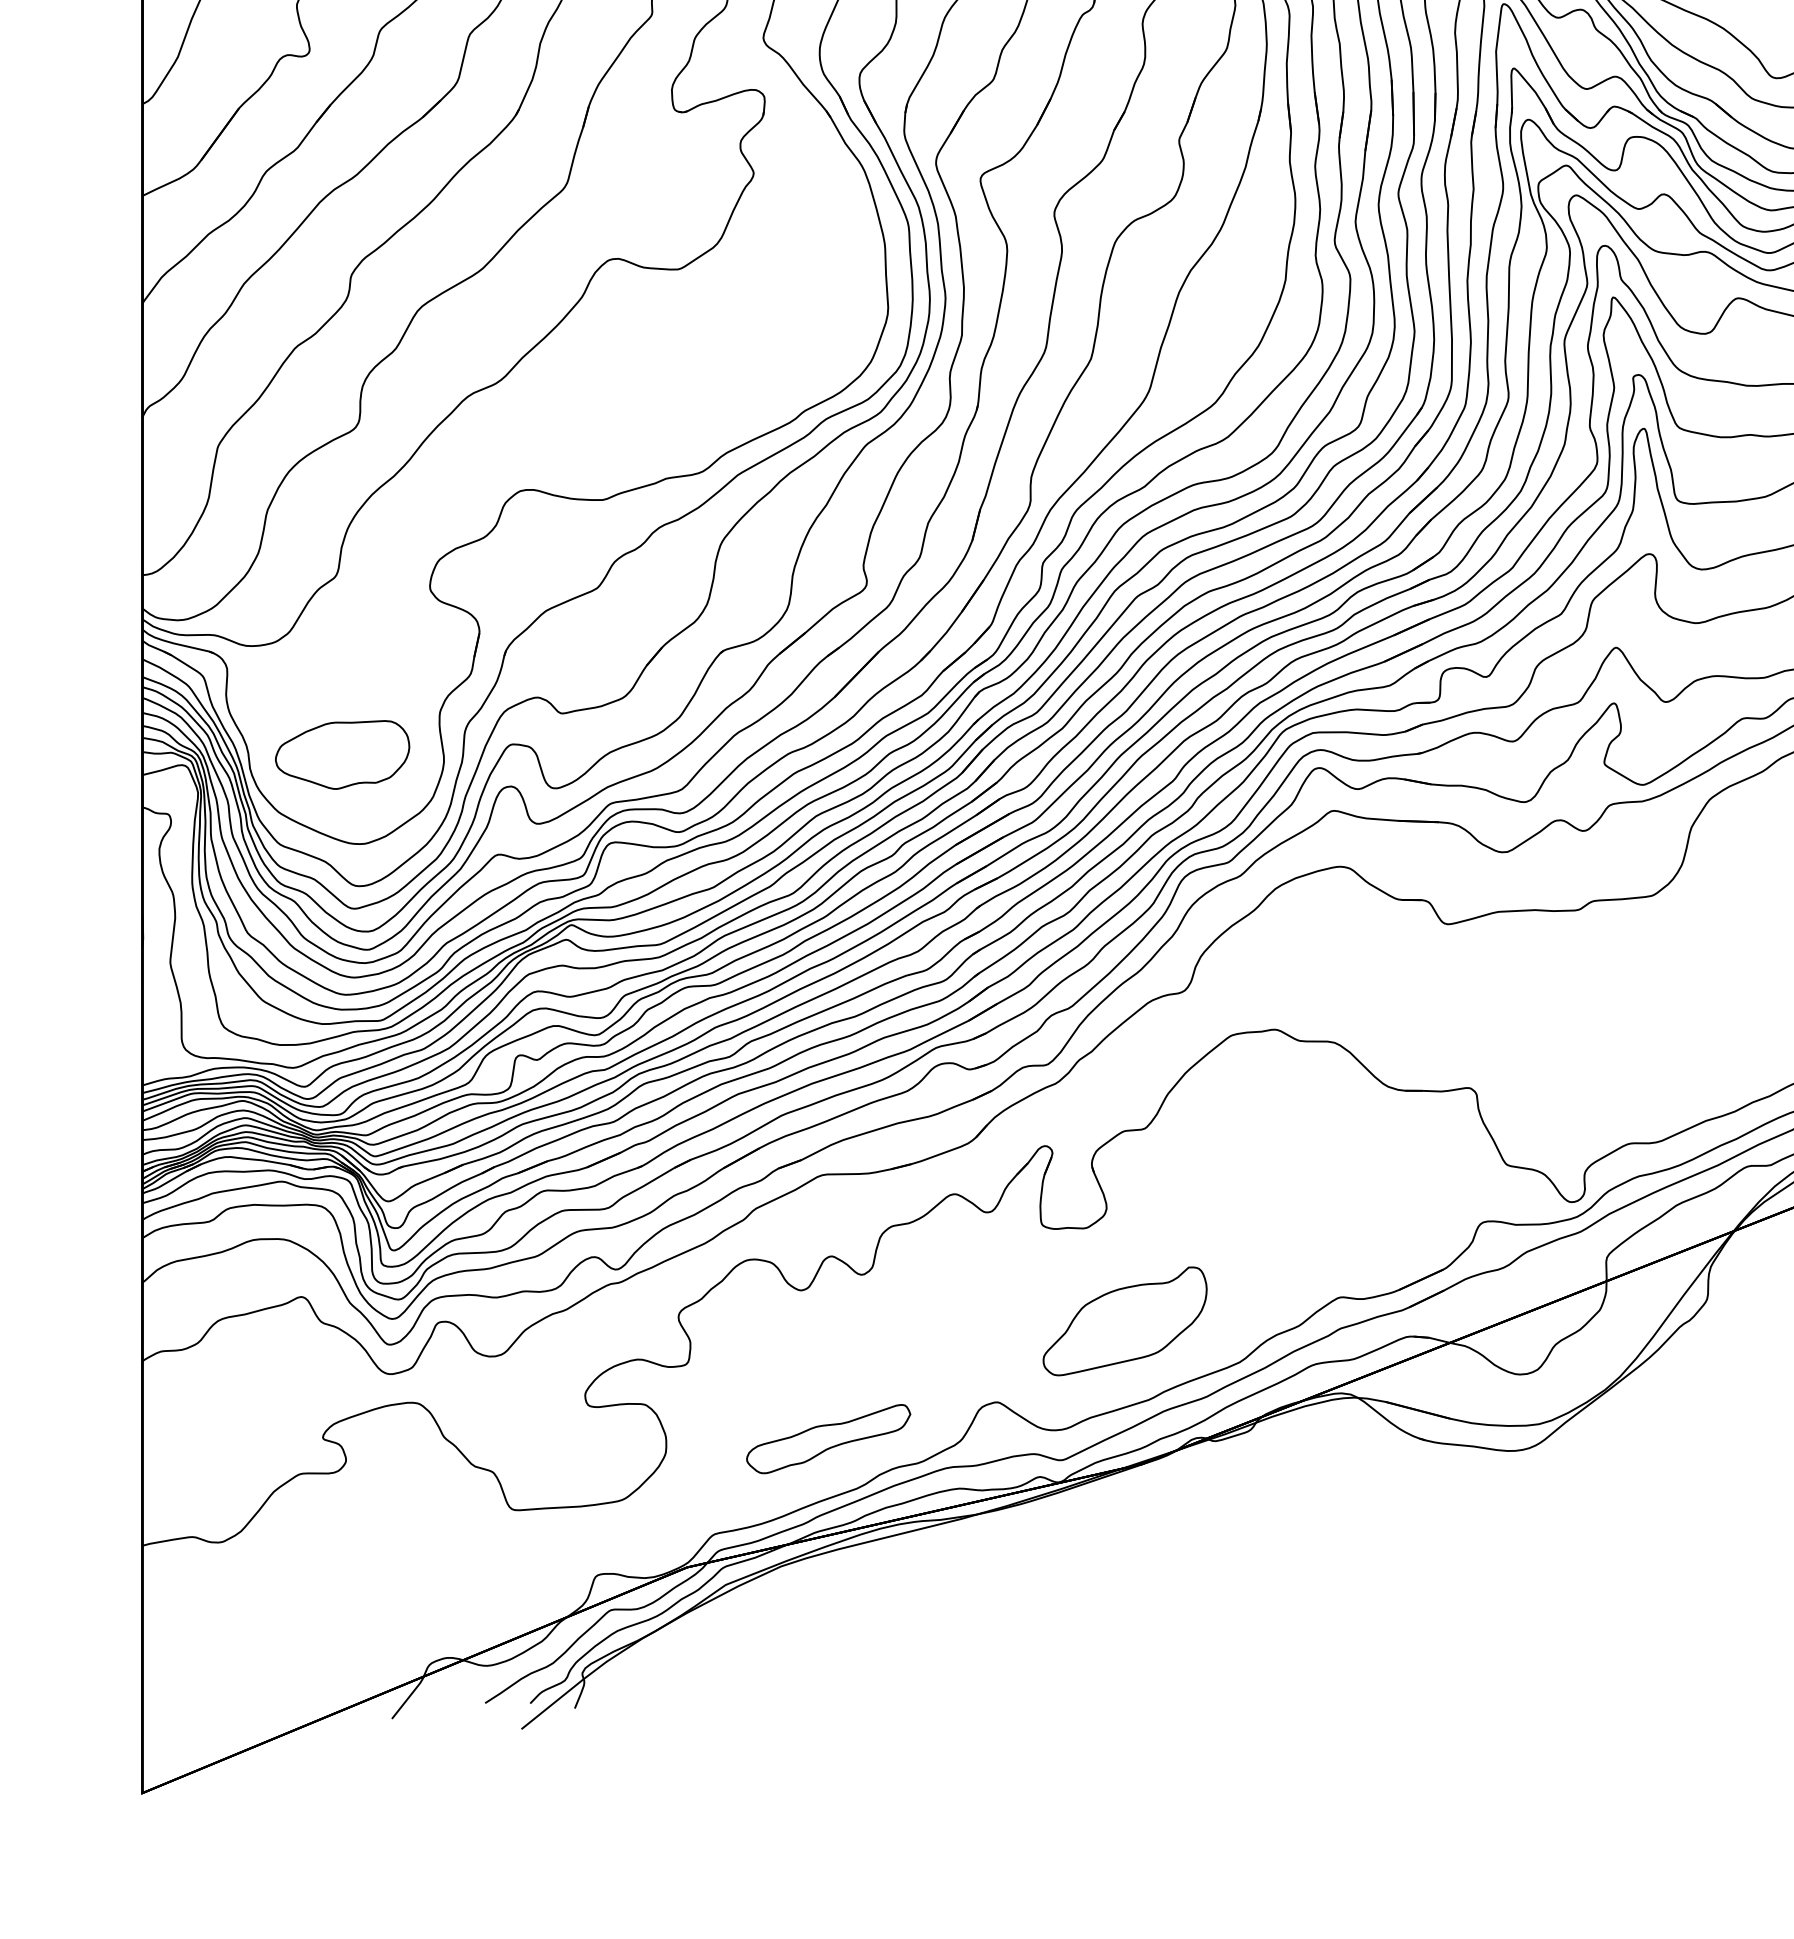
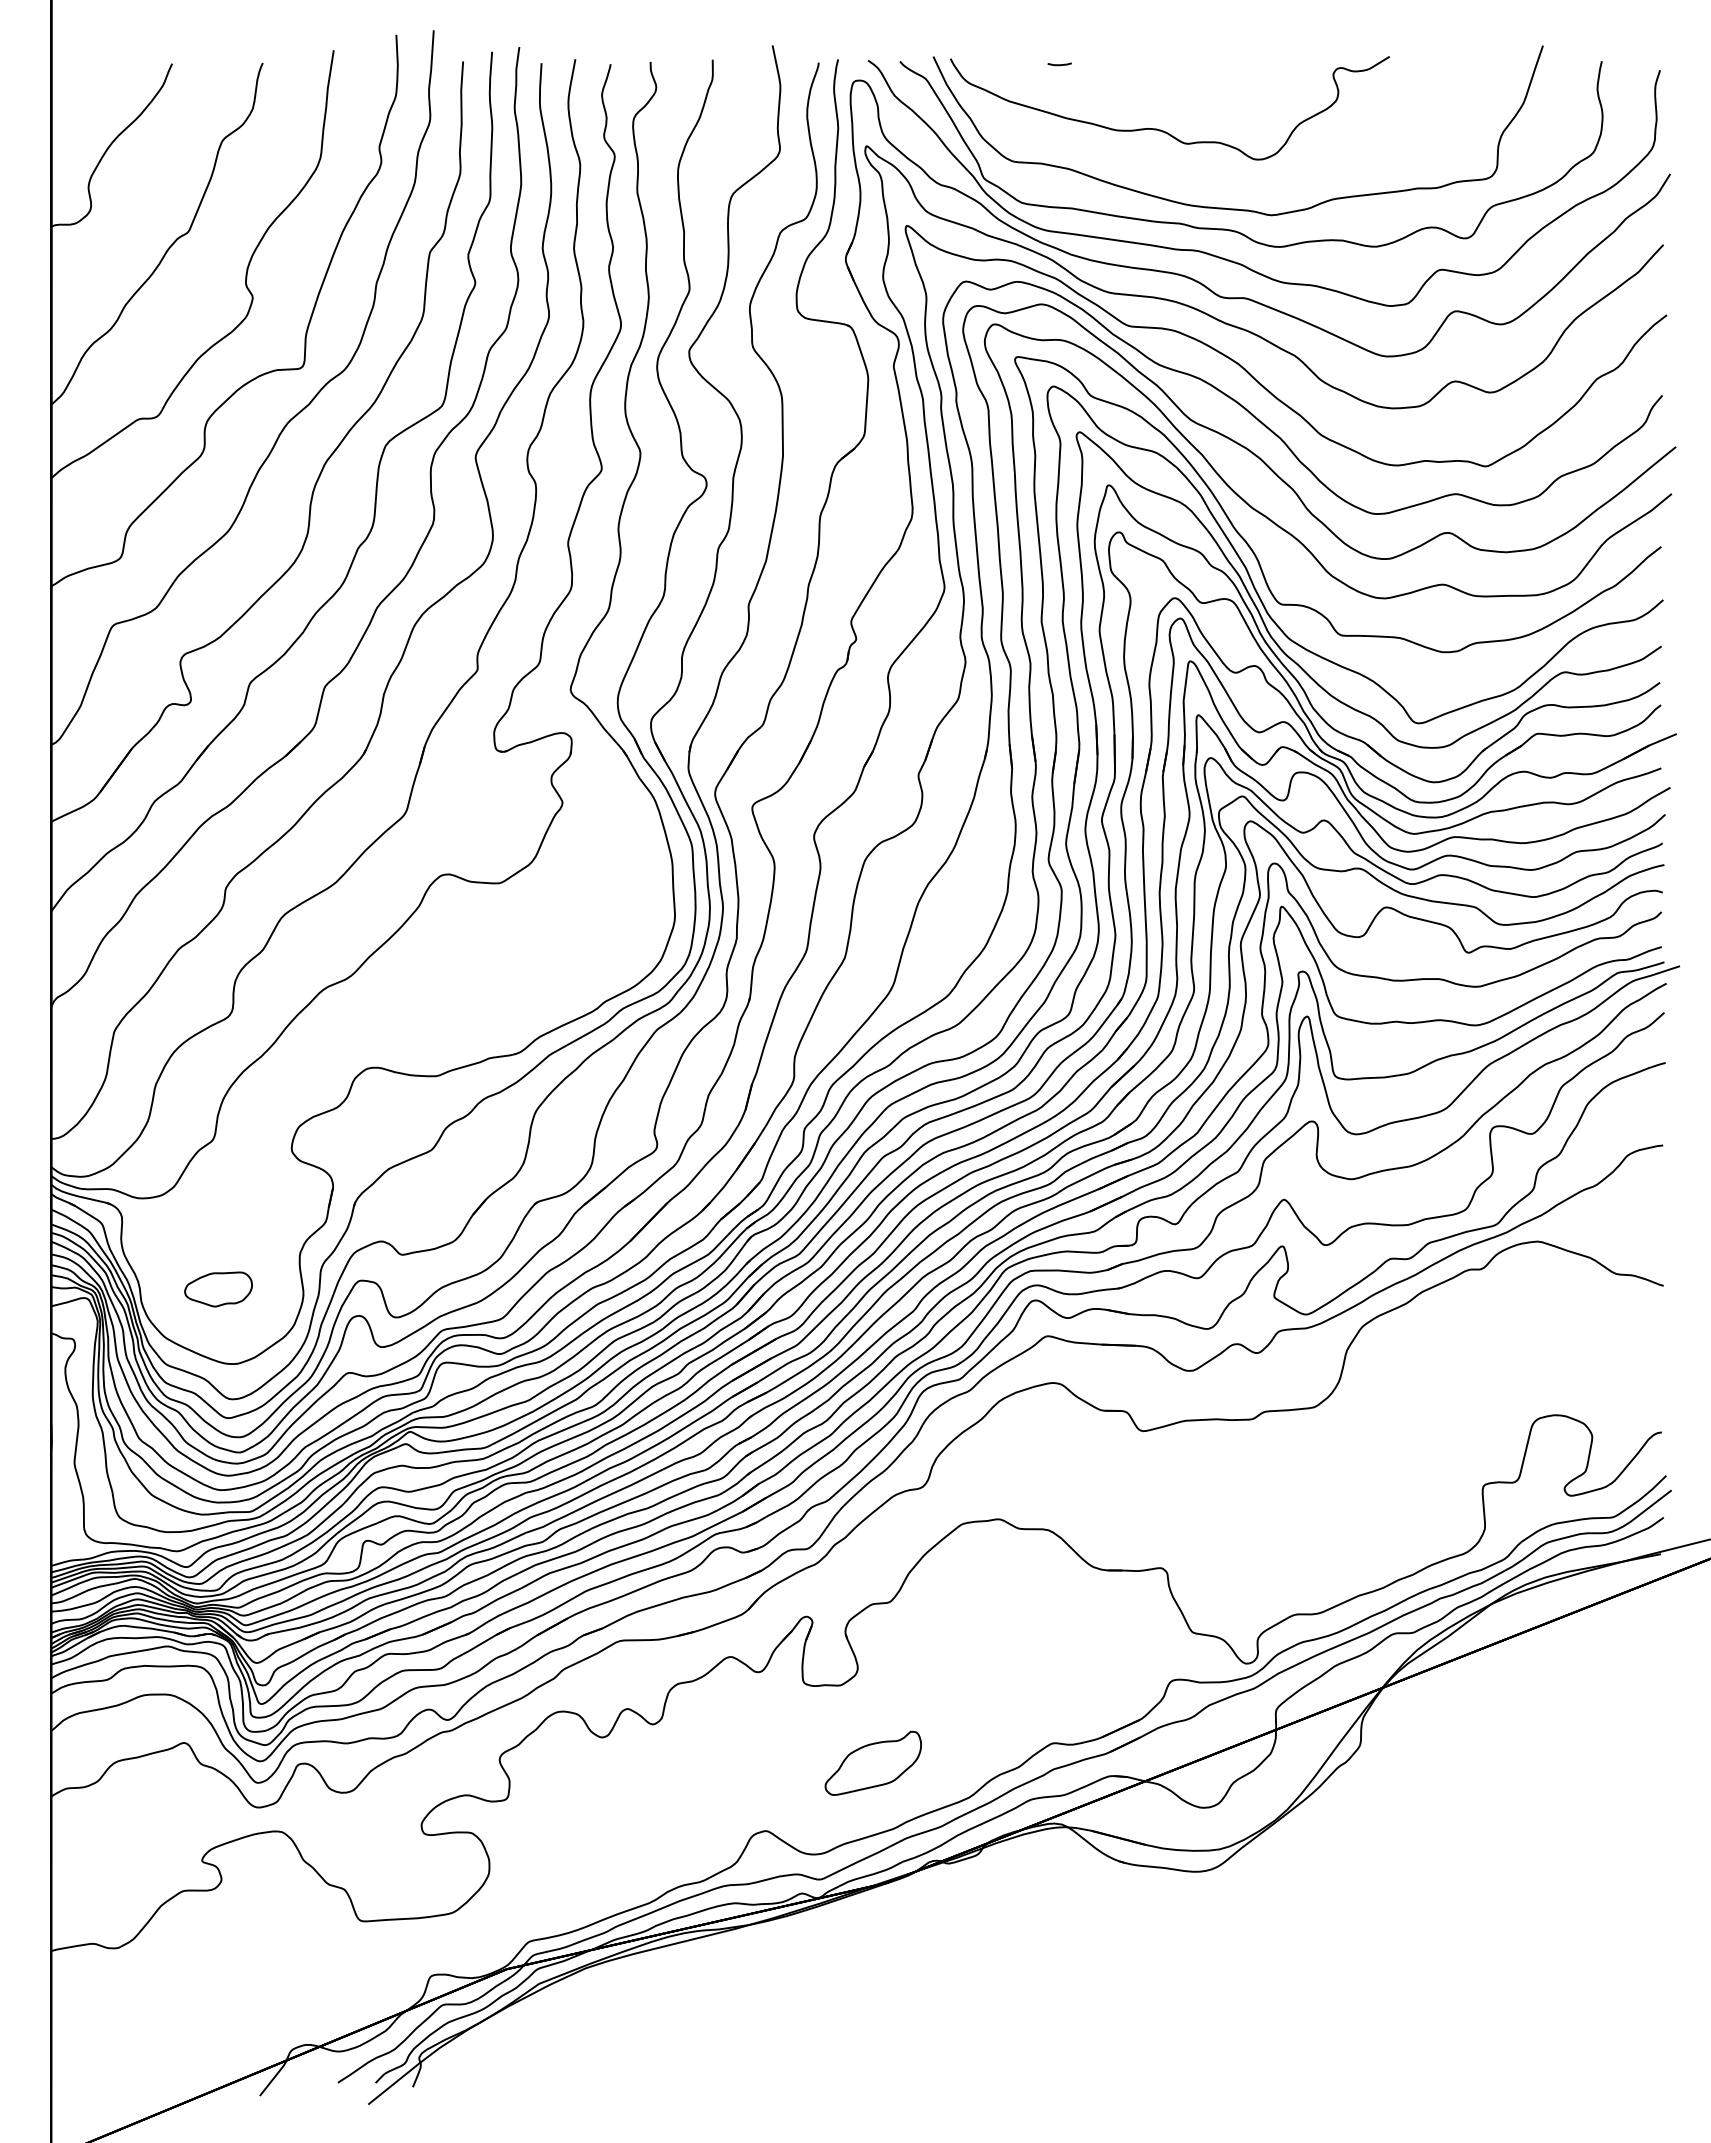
part: (342, 754) -> (218, 1289), size x0.6
part: (1125, 1321) -> (873, 1763), size x0.7
part: (828, 1438) -> (625, 1861), removed

